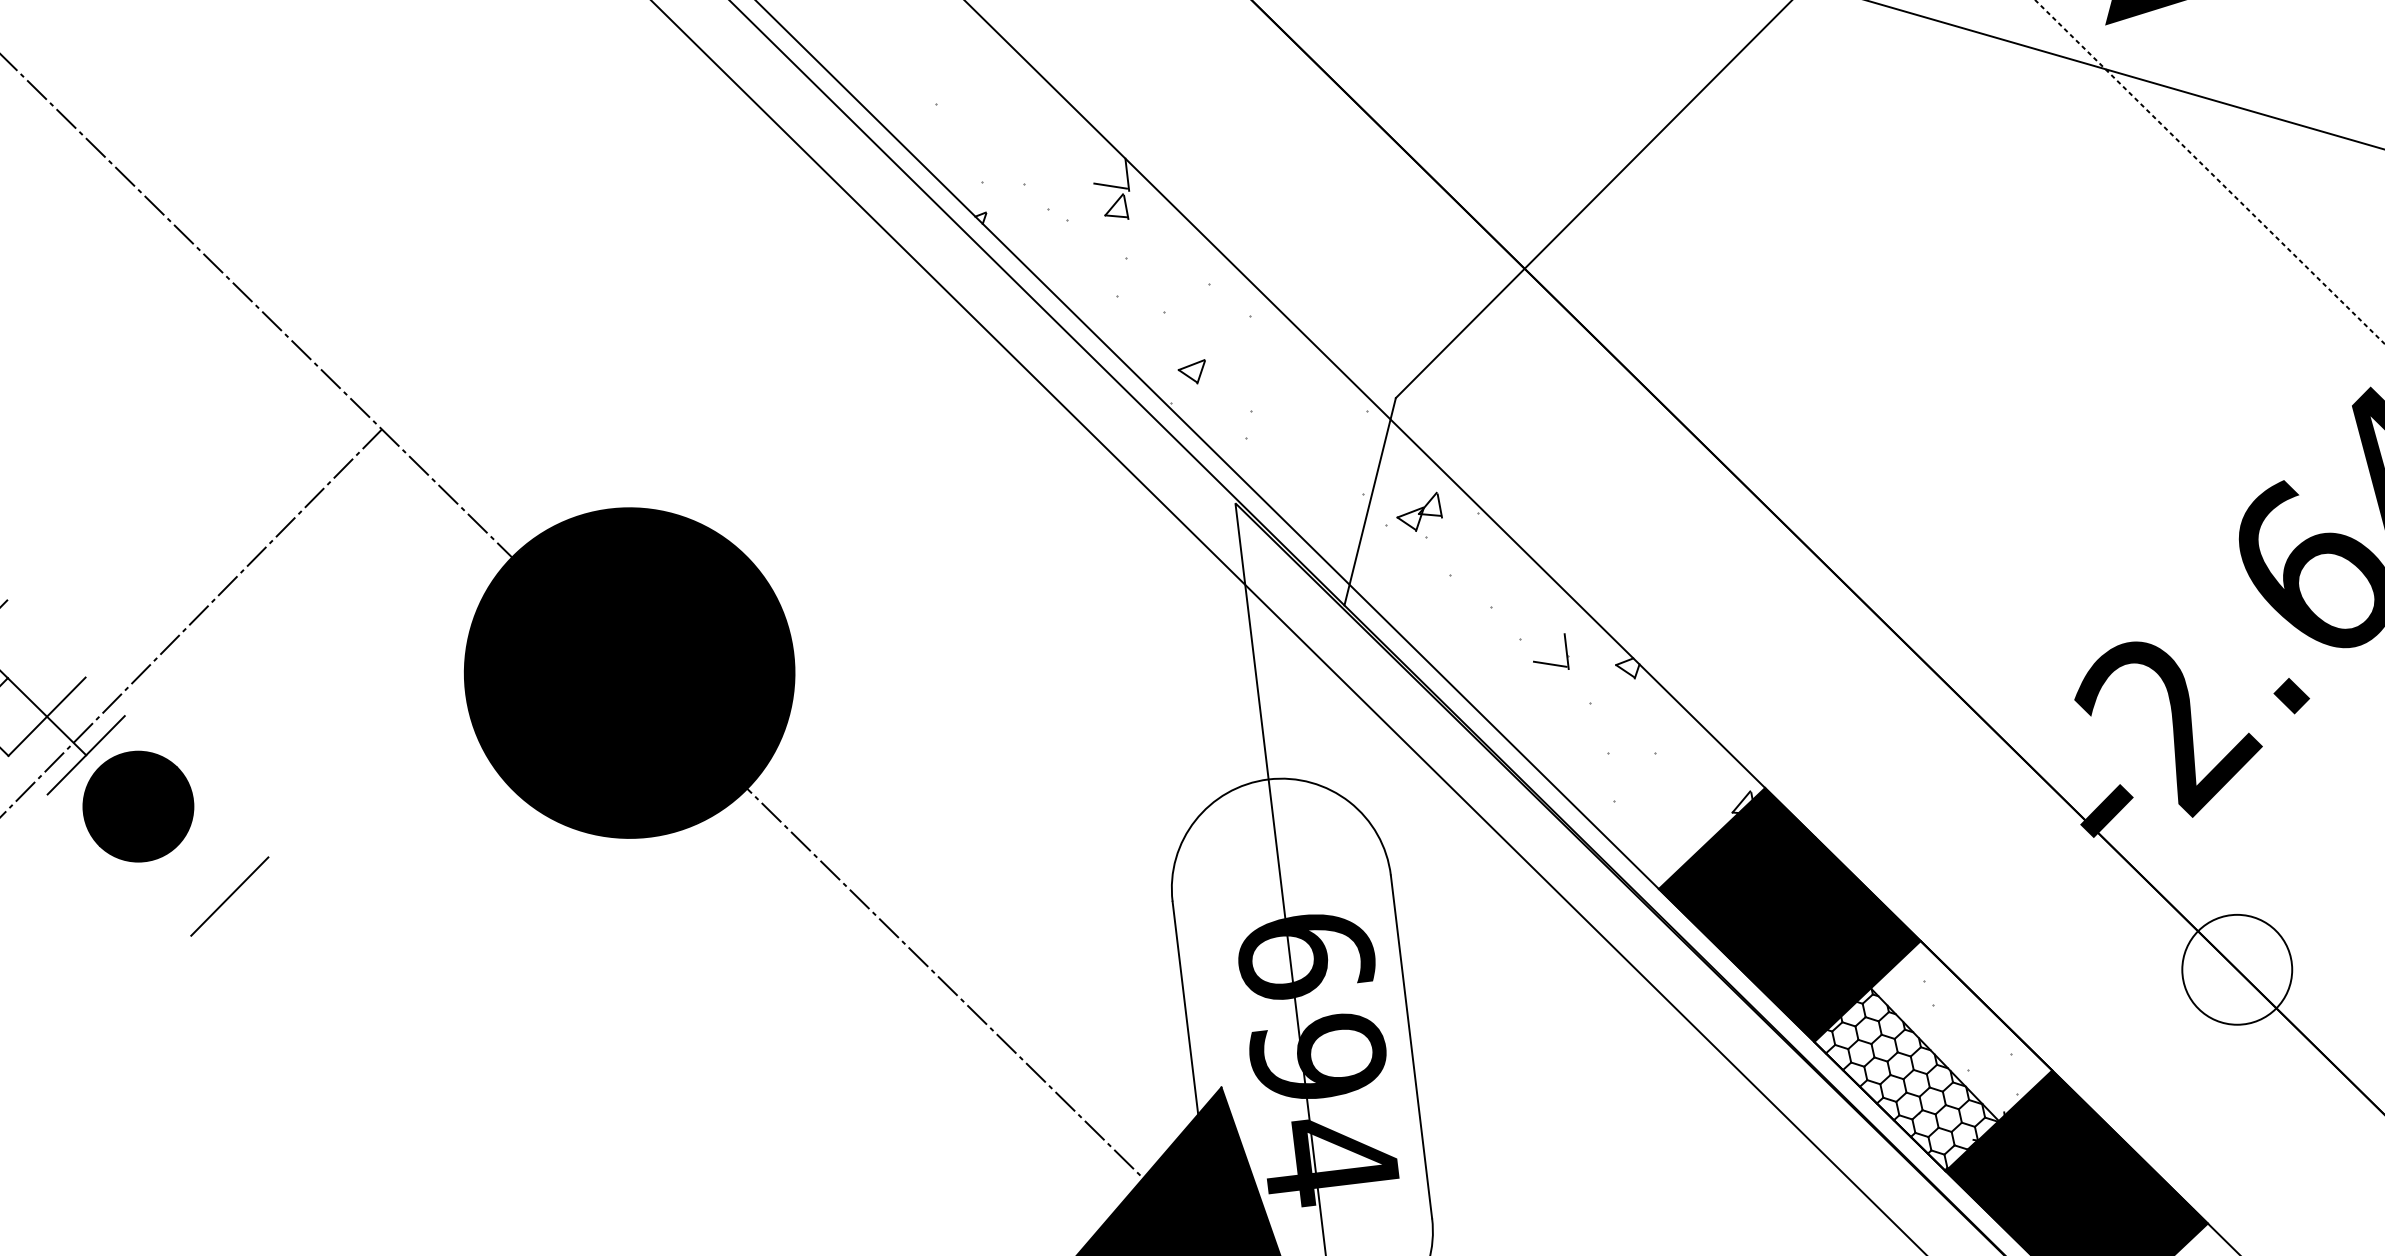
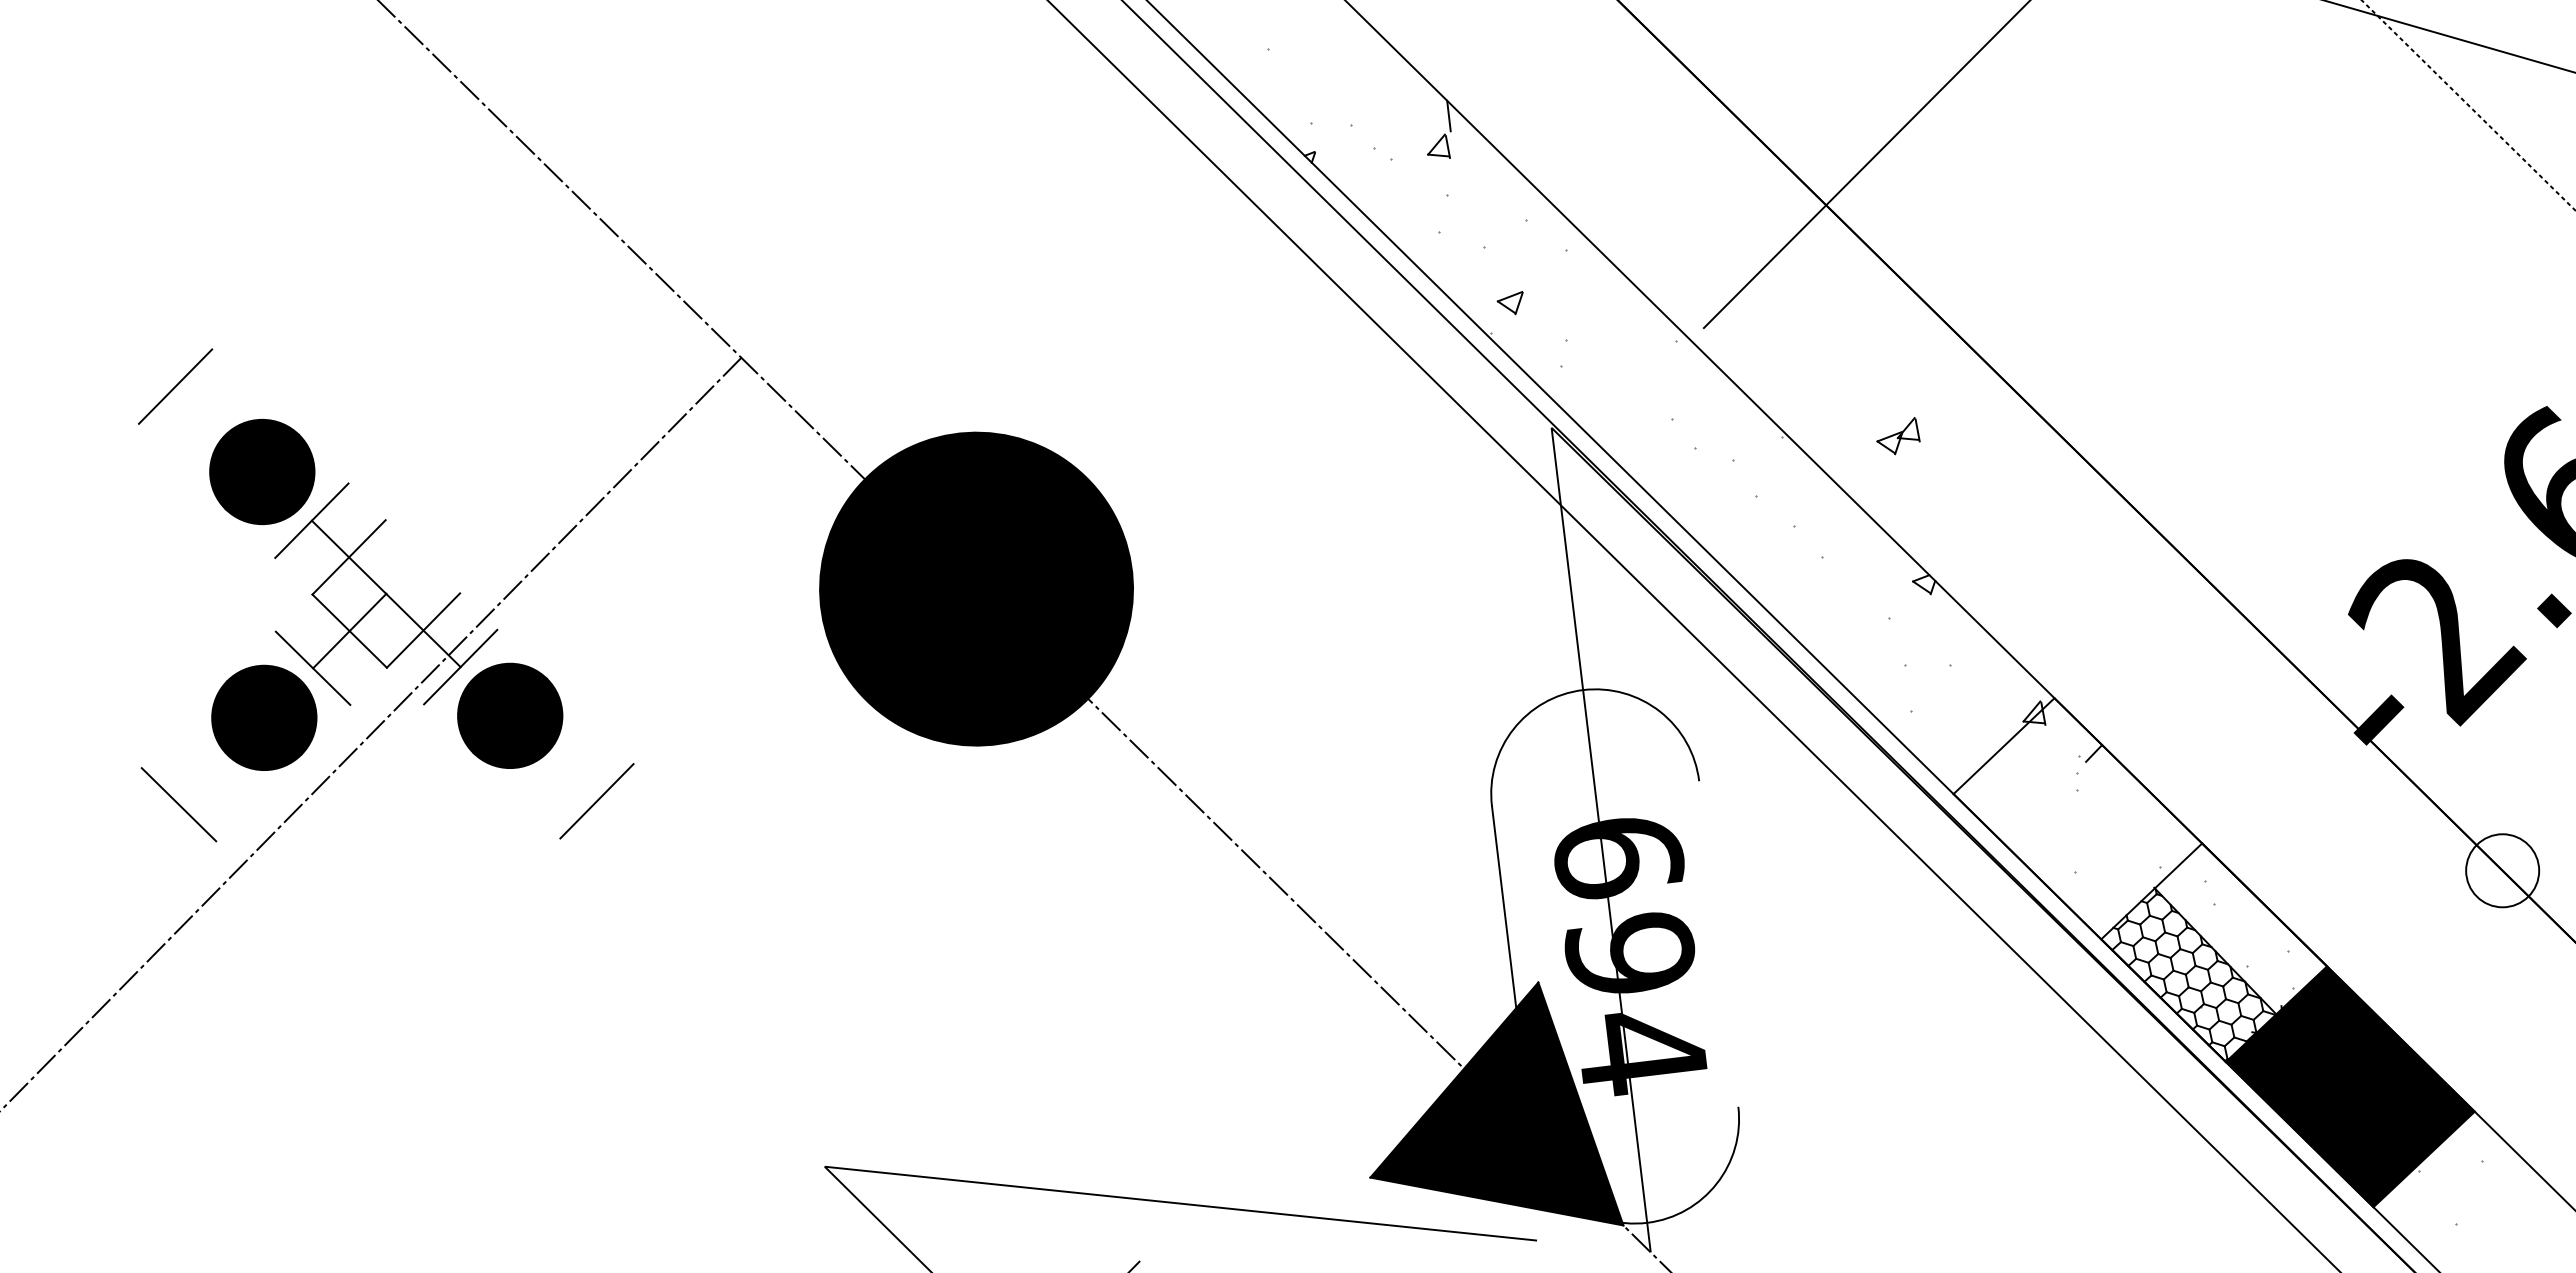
line: (1109, 185) -> (1432, 126), removed
line: (1370, 501) -> (1679, 426), removed
part: (1419, 512) -> (1898, 436), moved
part: (1550, 662) -> (1850, 579), removed
fill: (1789, 914) -> (2077, 818), removed
circle: (2237, 969) -> (2502, 870), size x0.7
line: (1411, 1046) -> (1718, 943), removed

